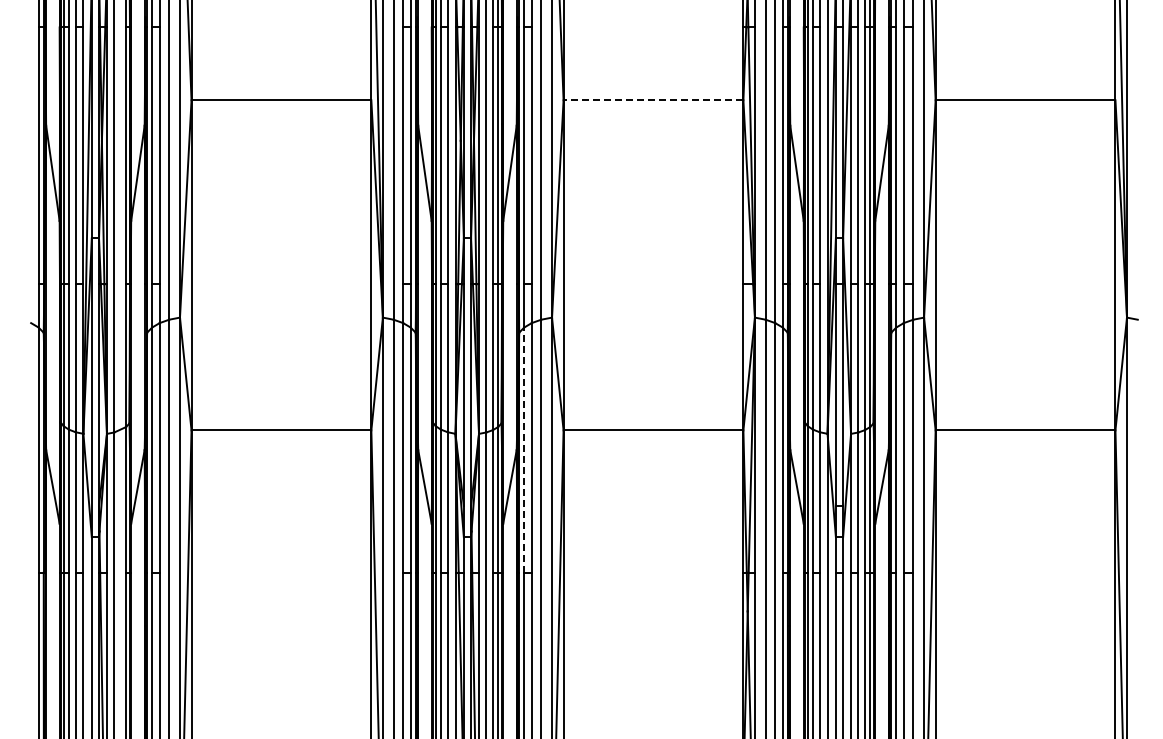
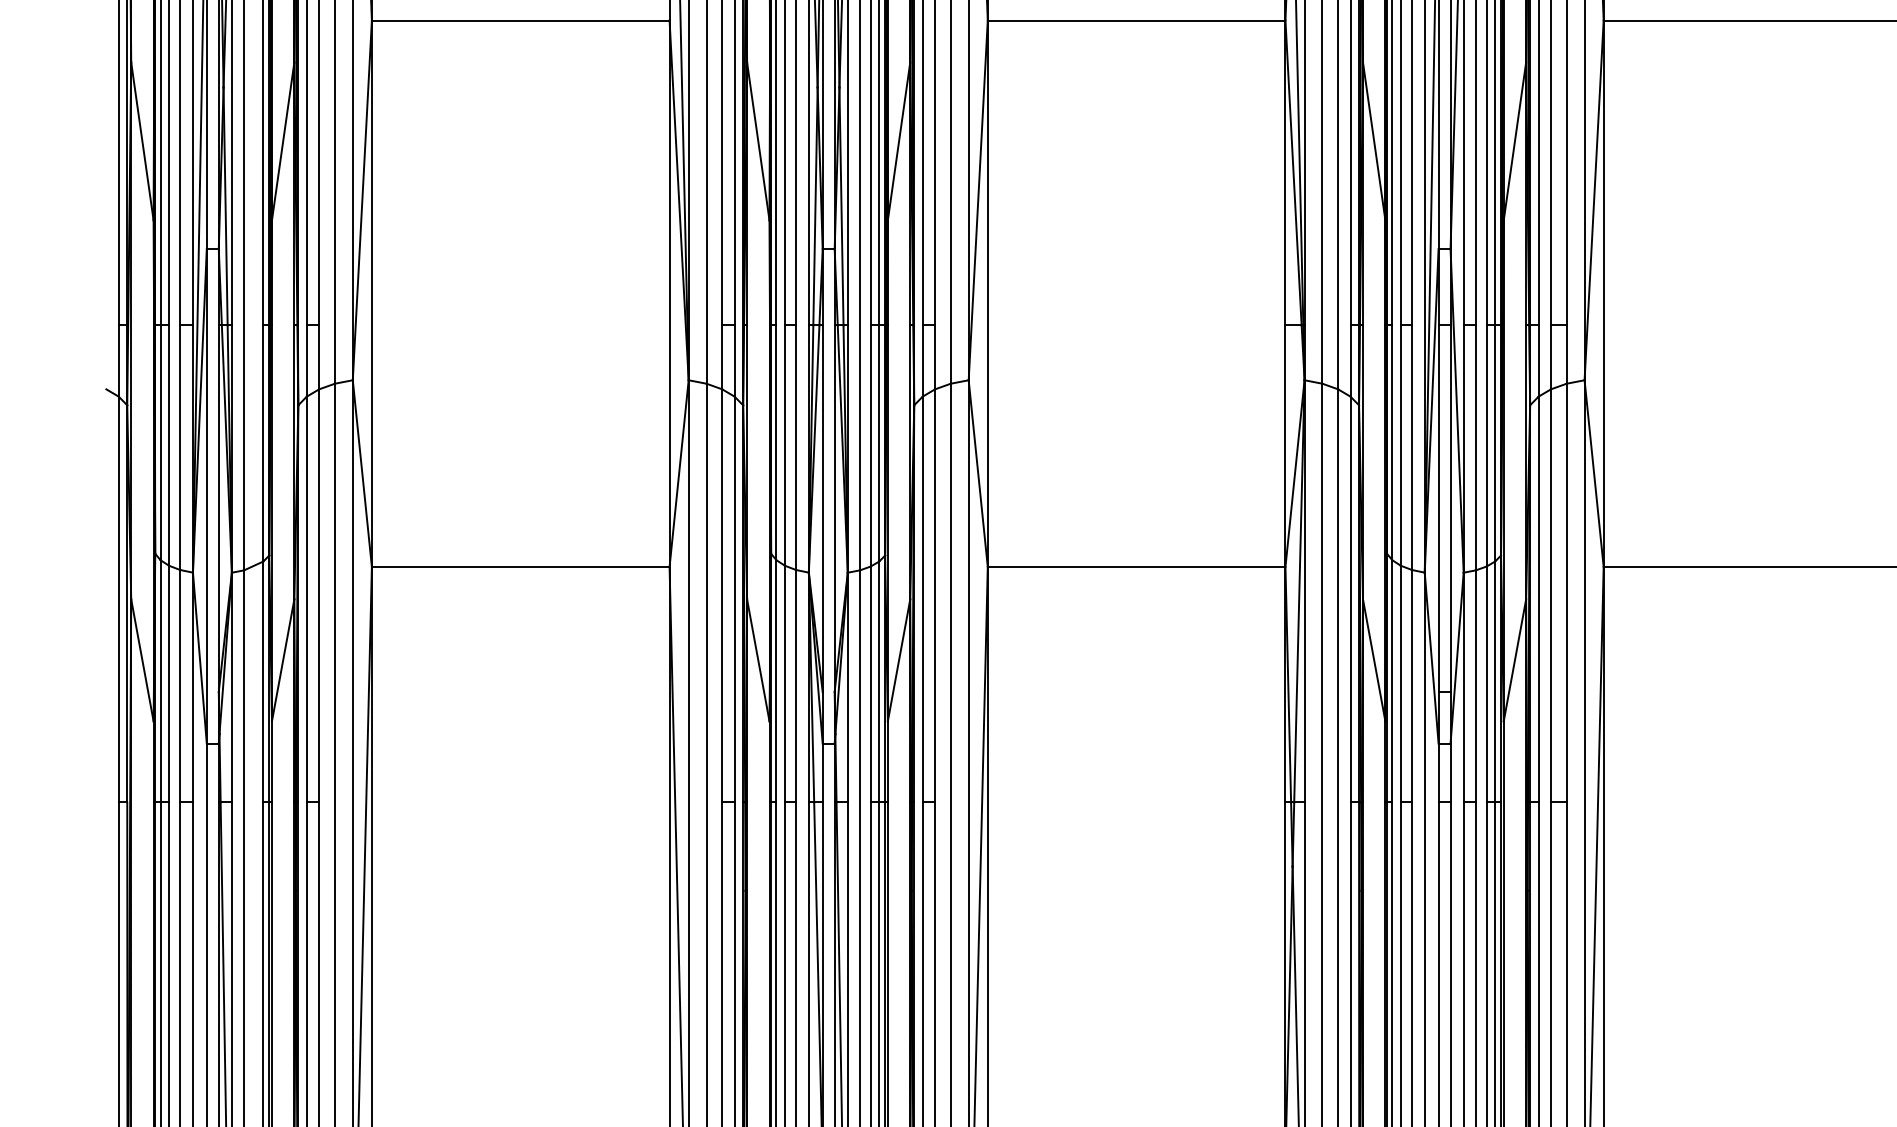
line: (653, 100) -> (1136, 20), dashed -> solid
line: (524, 450) -> (923, 600), dashed -> solid

